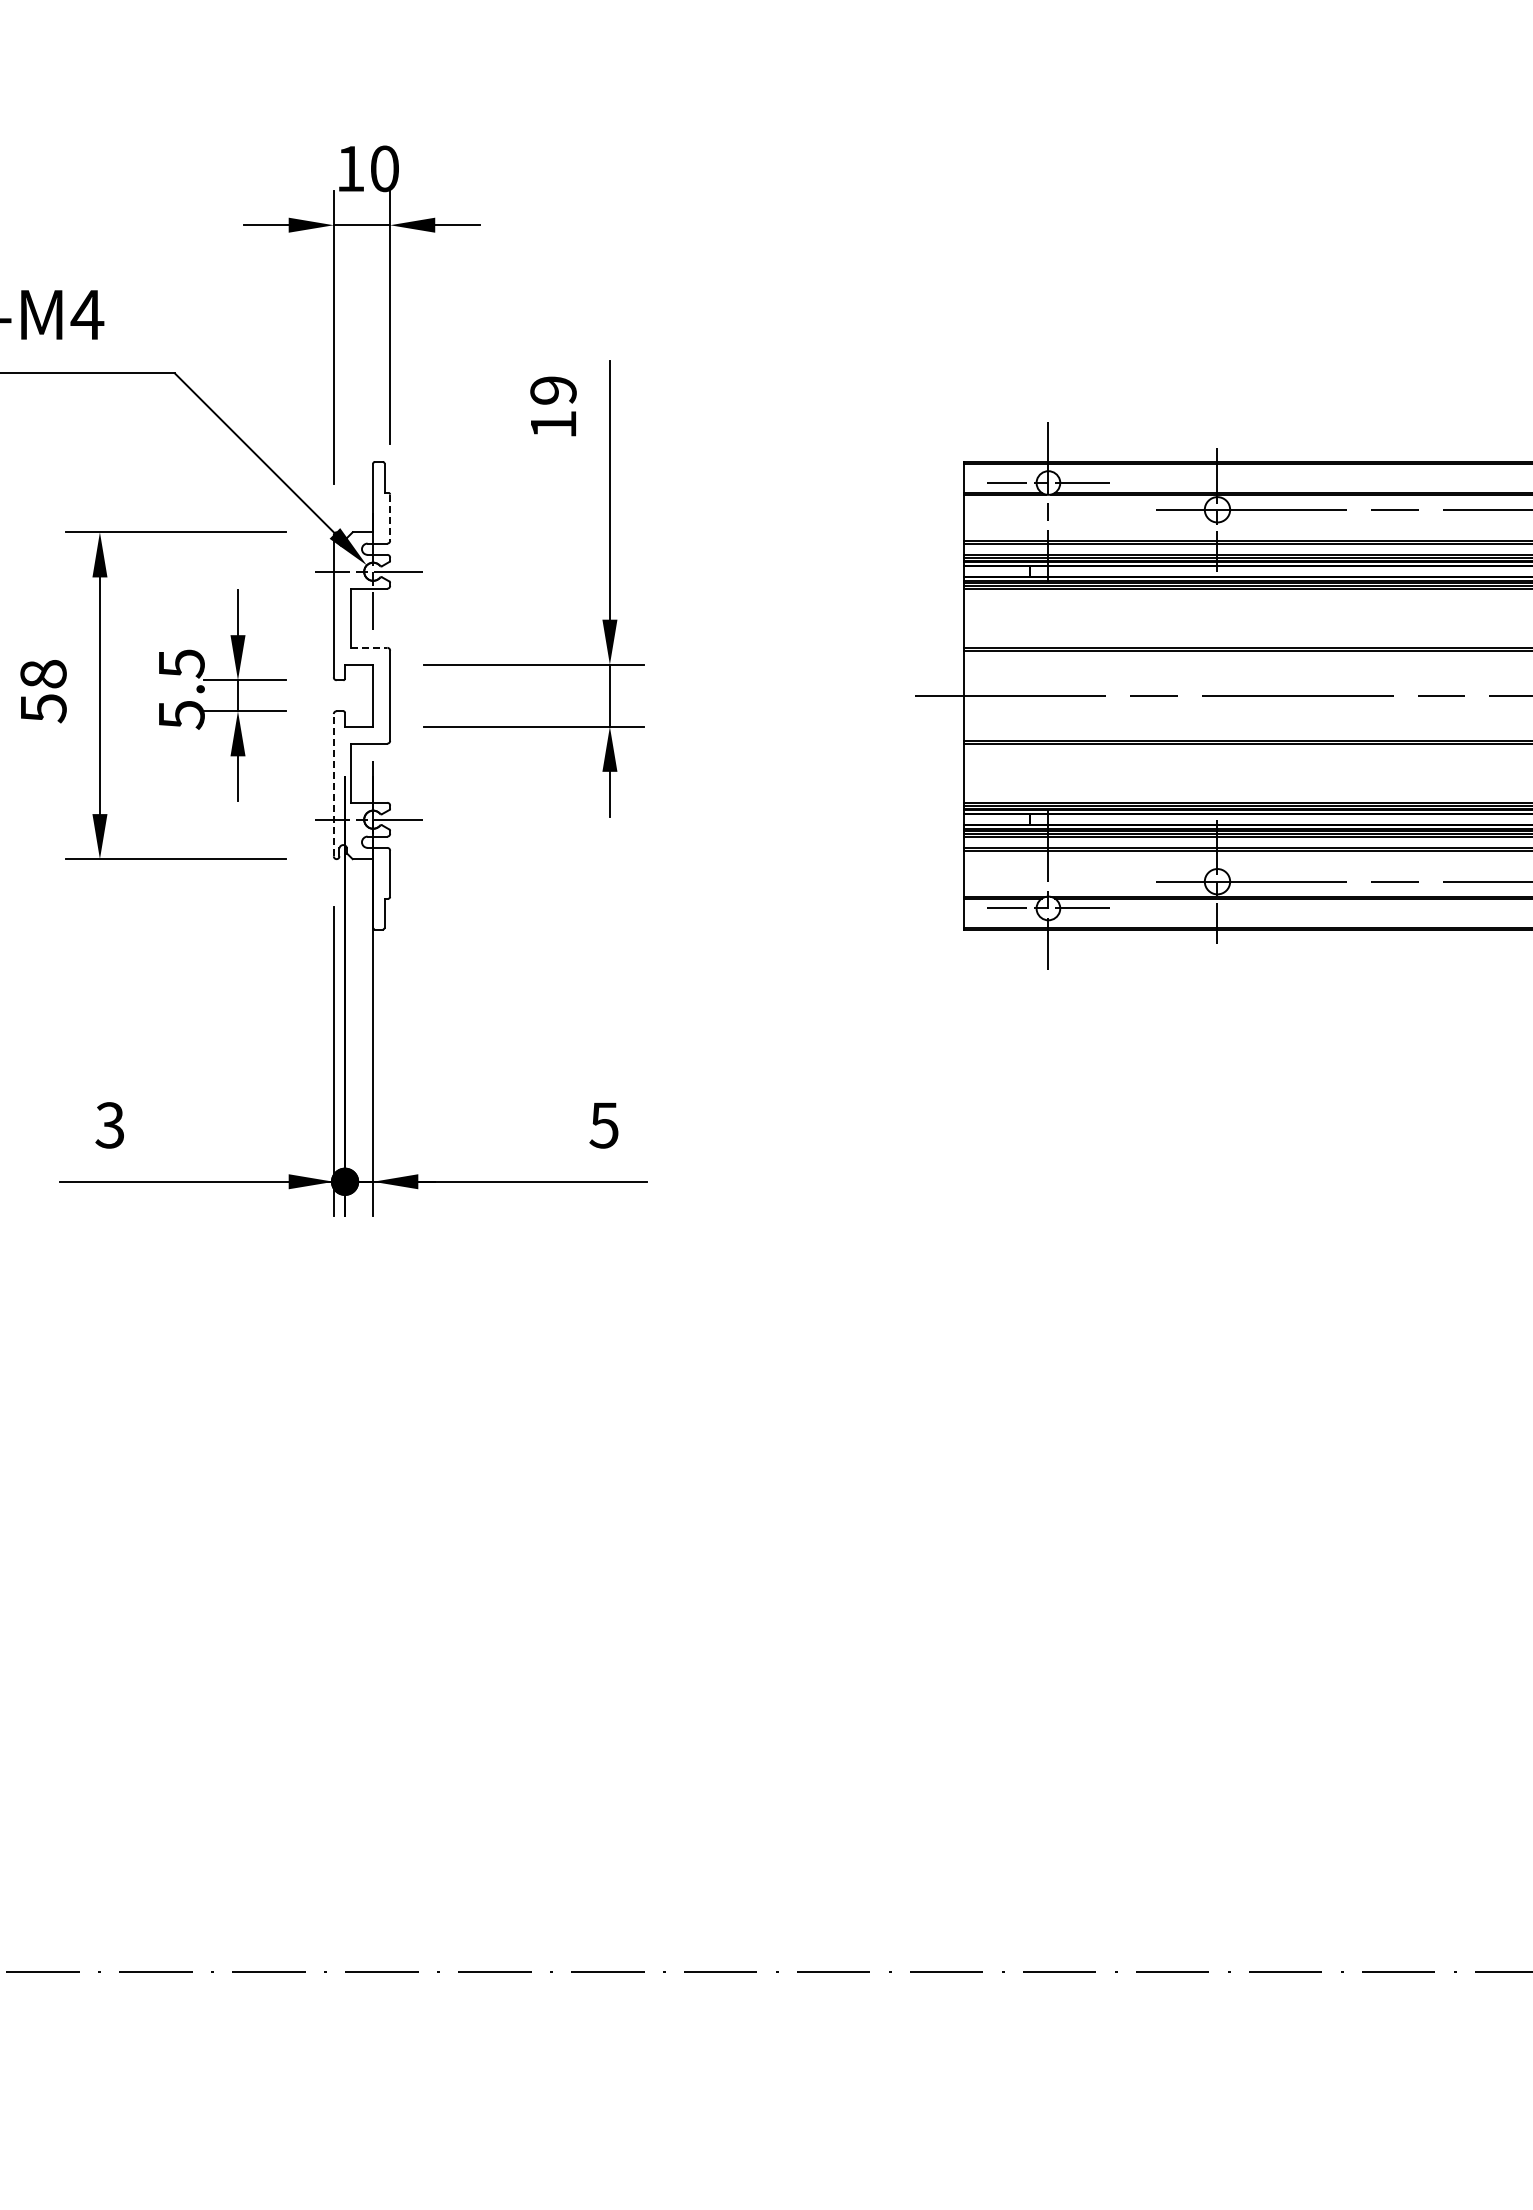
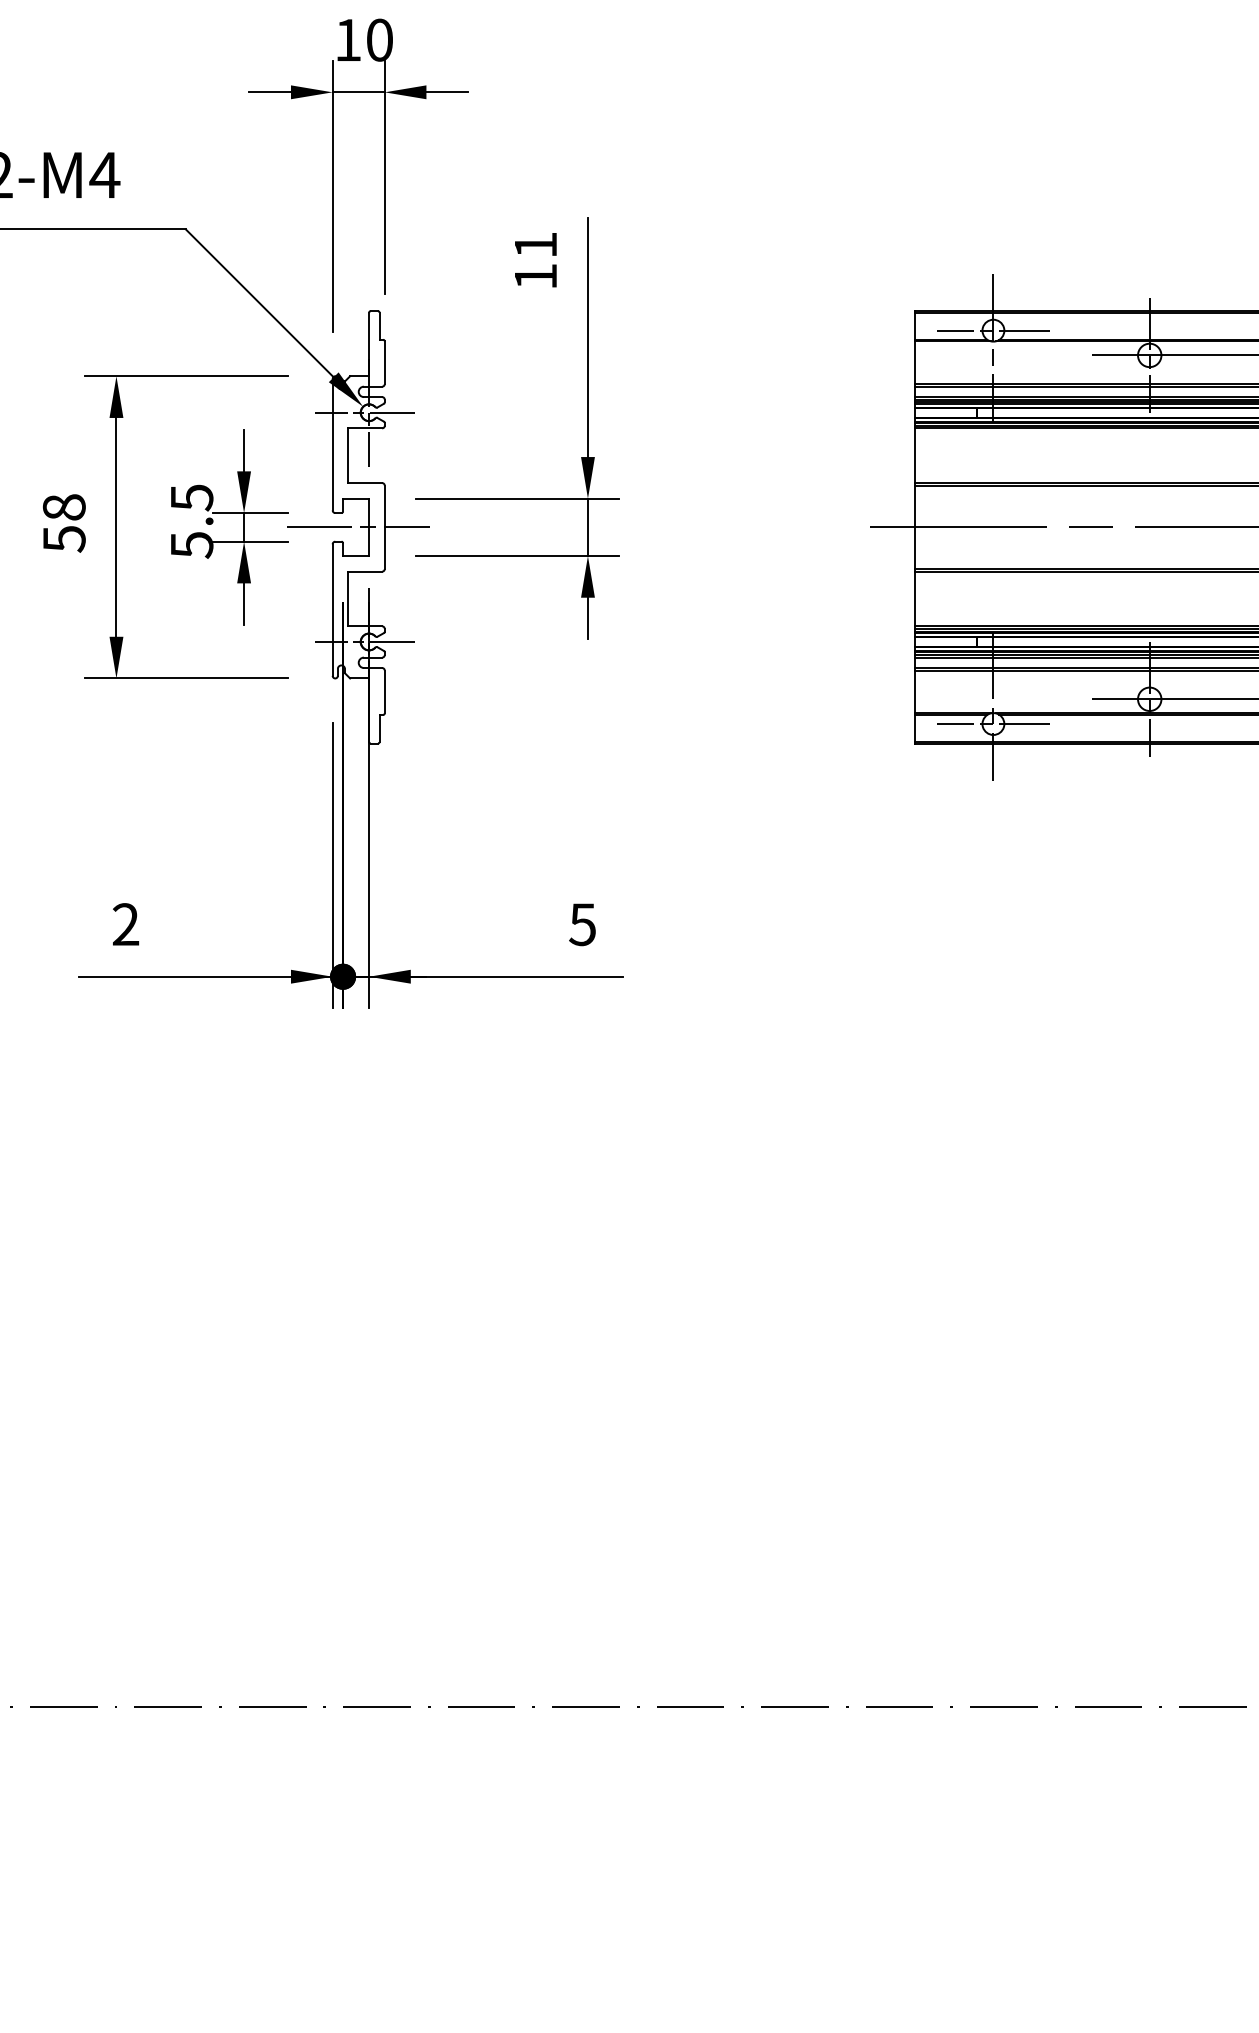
text: (553, 390) -> (535, 245), 19 -> 11
line: (390, 518) -> (385, 363), dashed -> solid
line: (369, 647) -> (365, 482), dashed -> solid
line: (361, 695) -> (358, 527), added
line: (333, 784) -> (332, 609), dashed -> solid
text: (109, 1125) -> (125, 924), 3 -> 2

